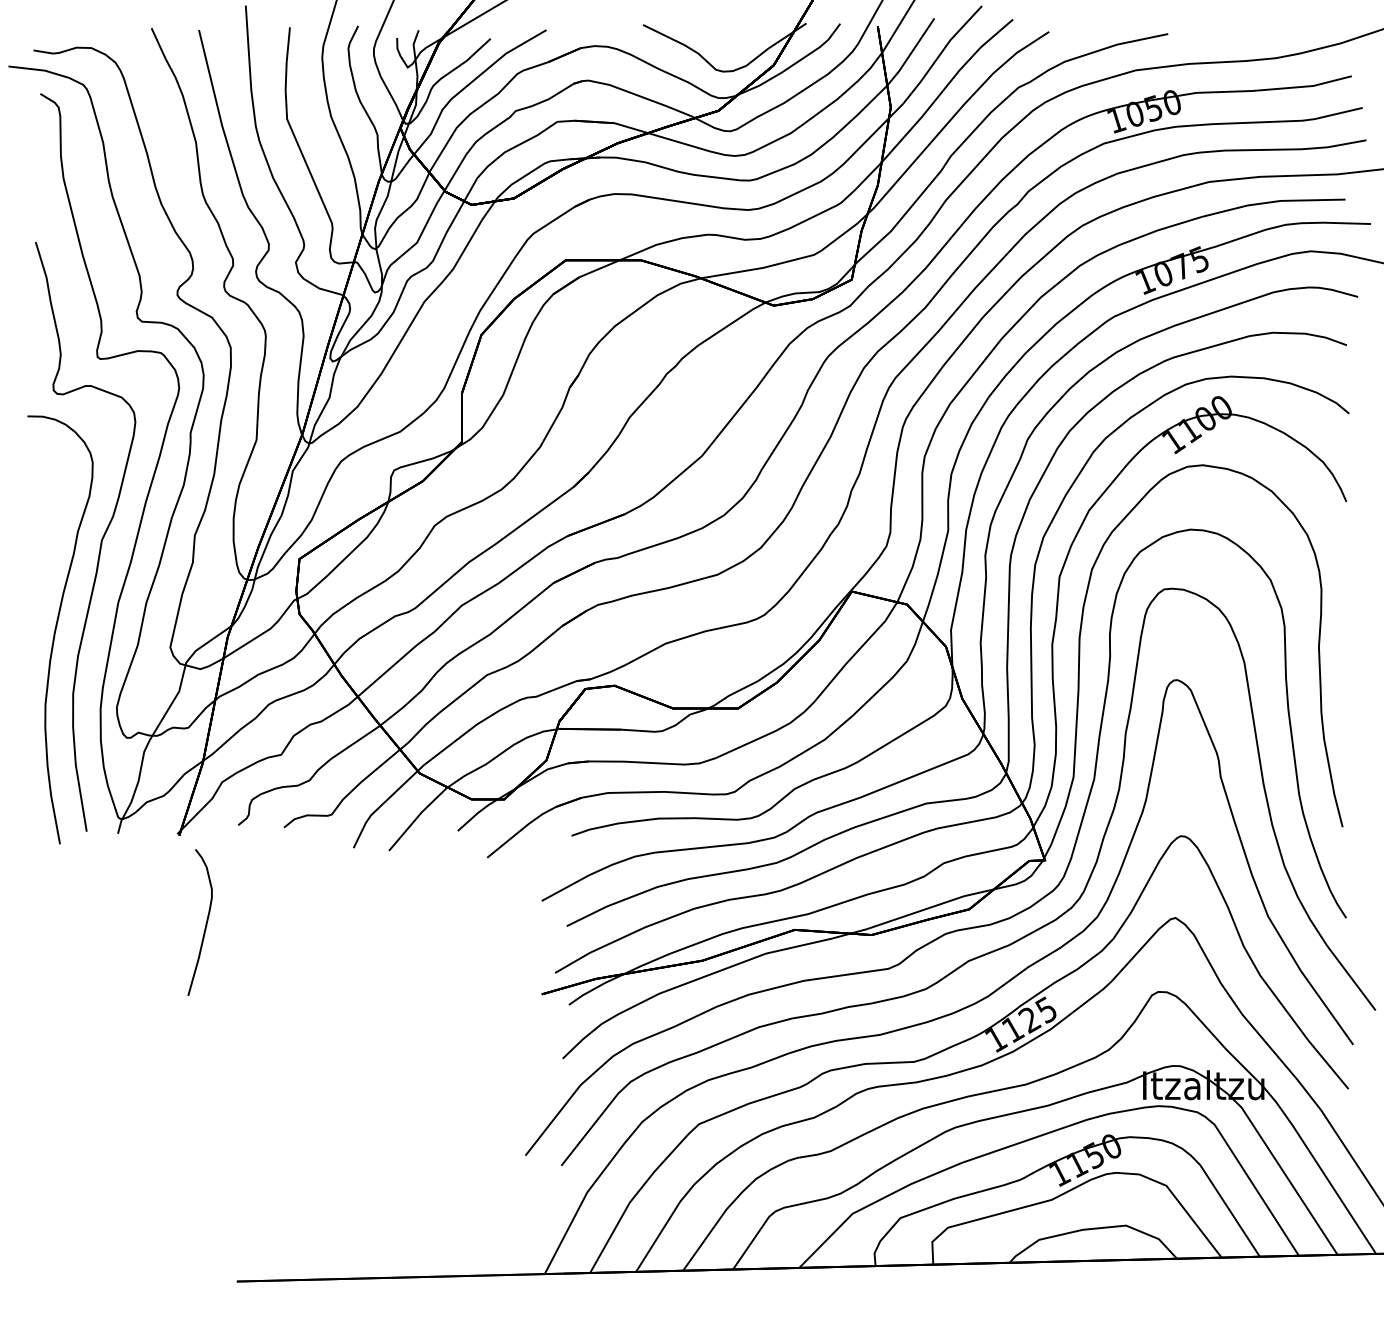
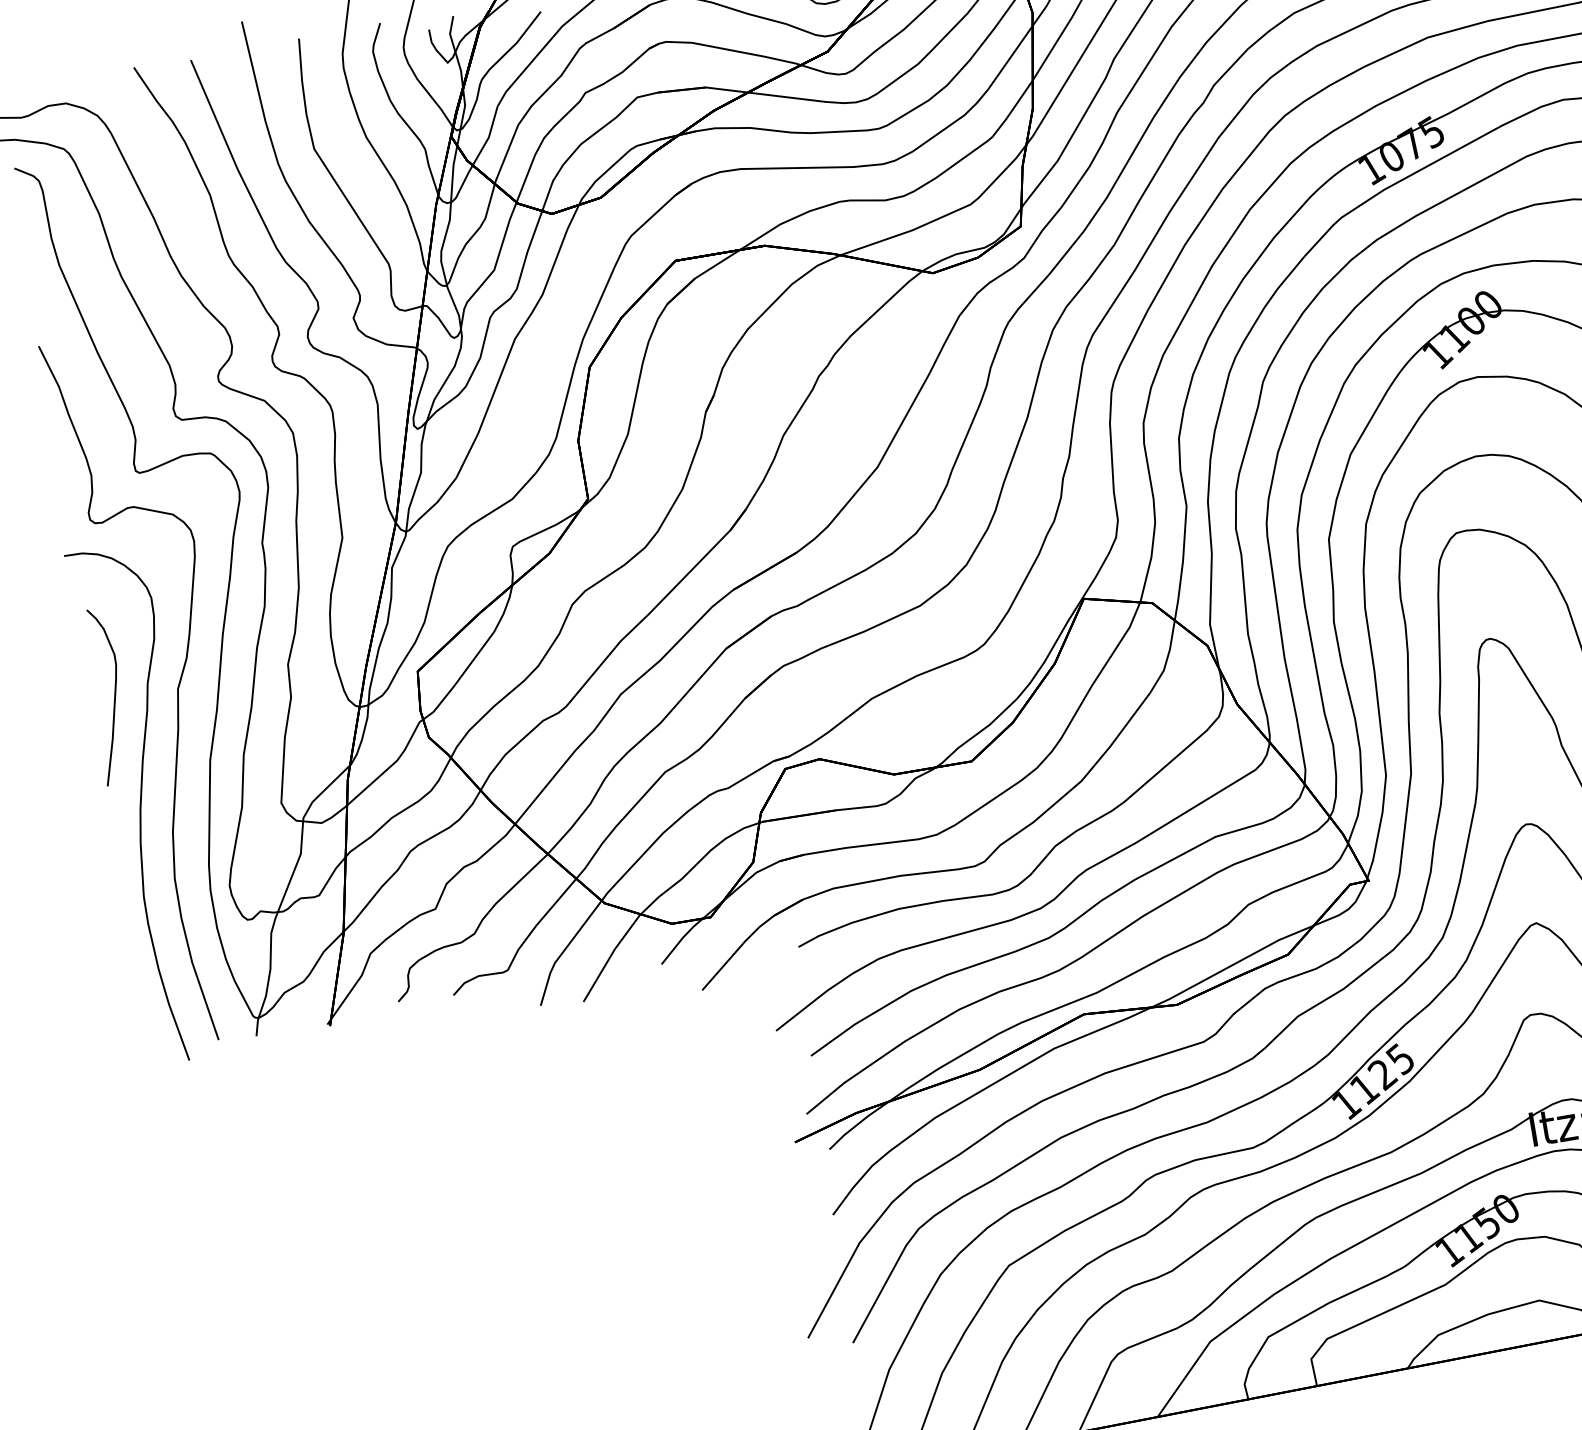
curve: (205, 923) -> (113, 696), moved

